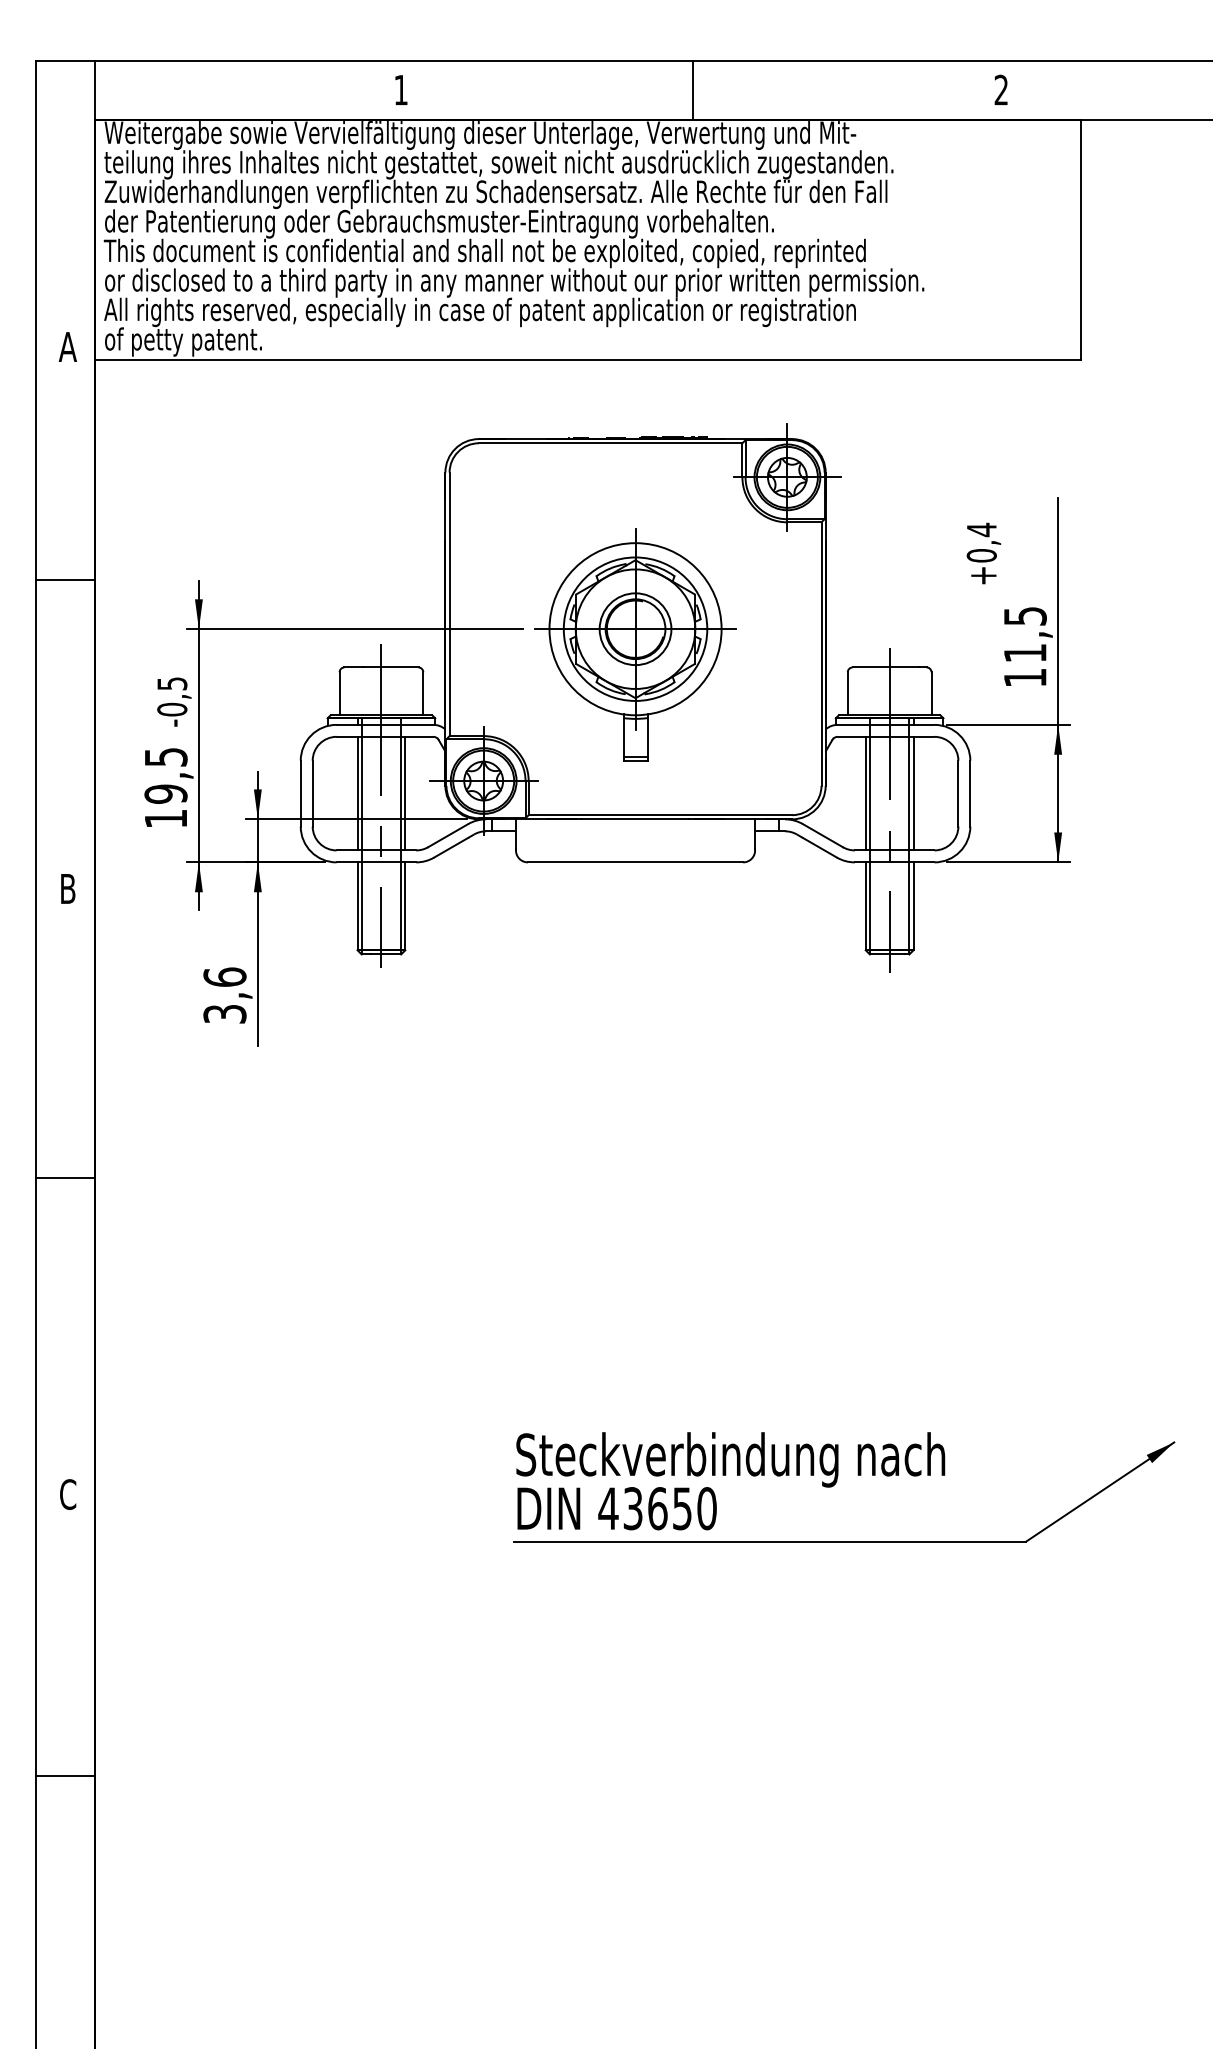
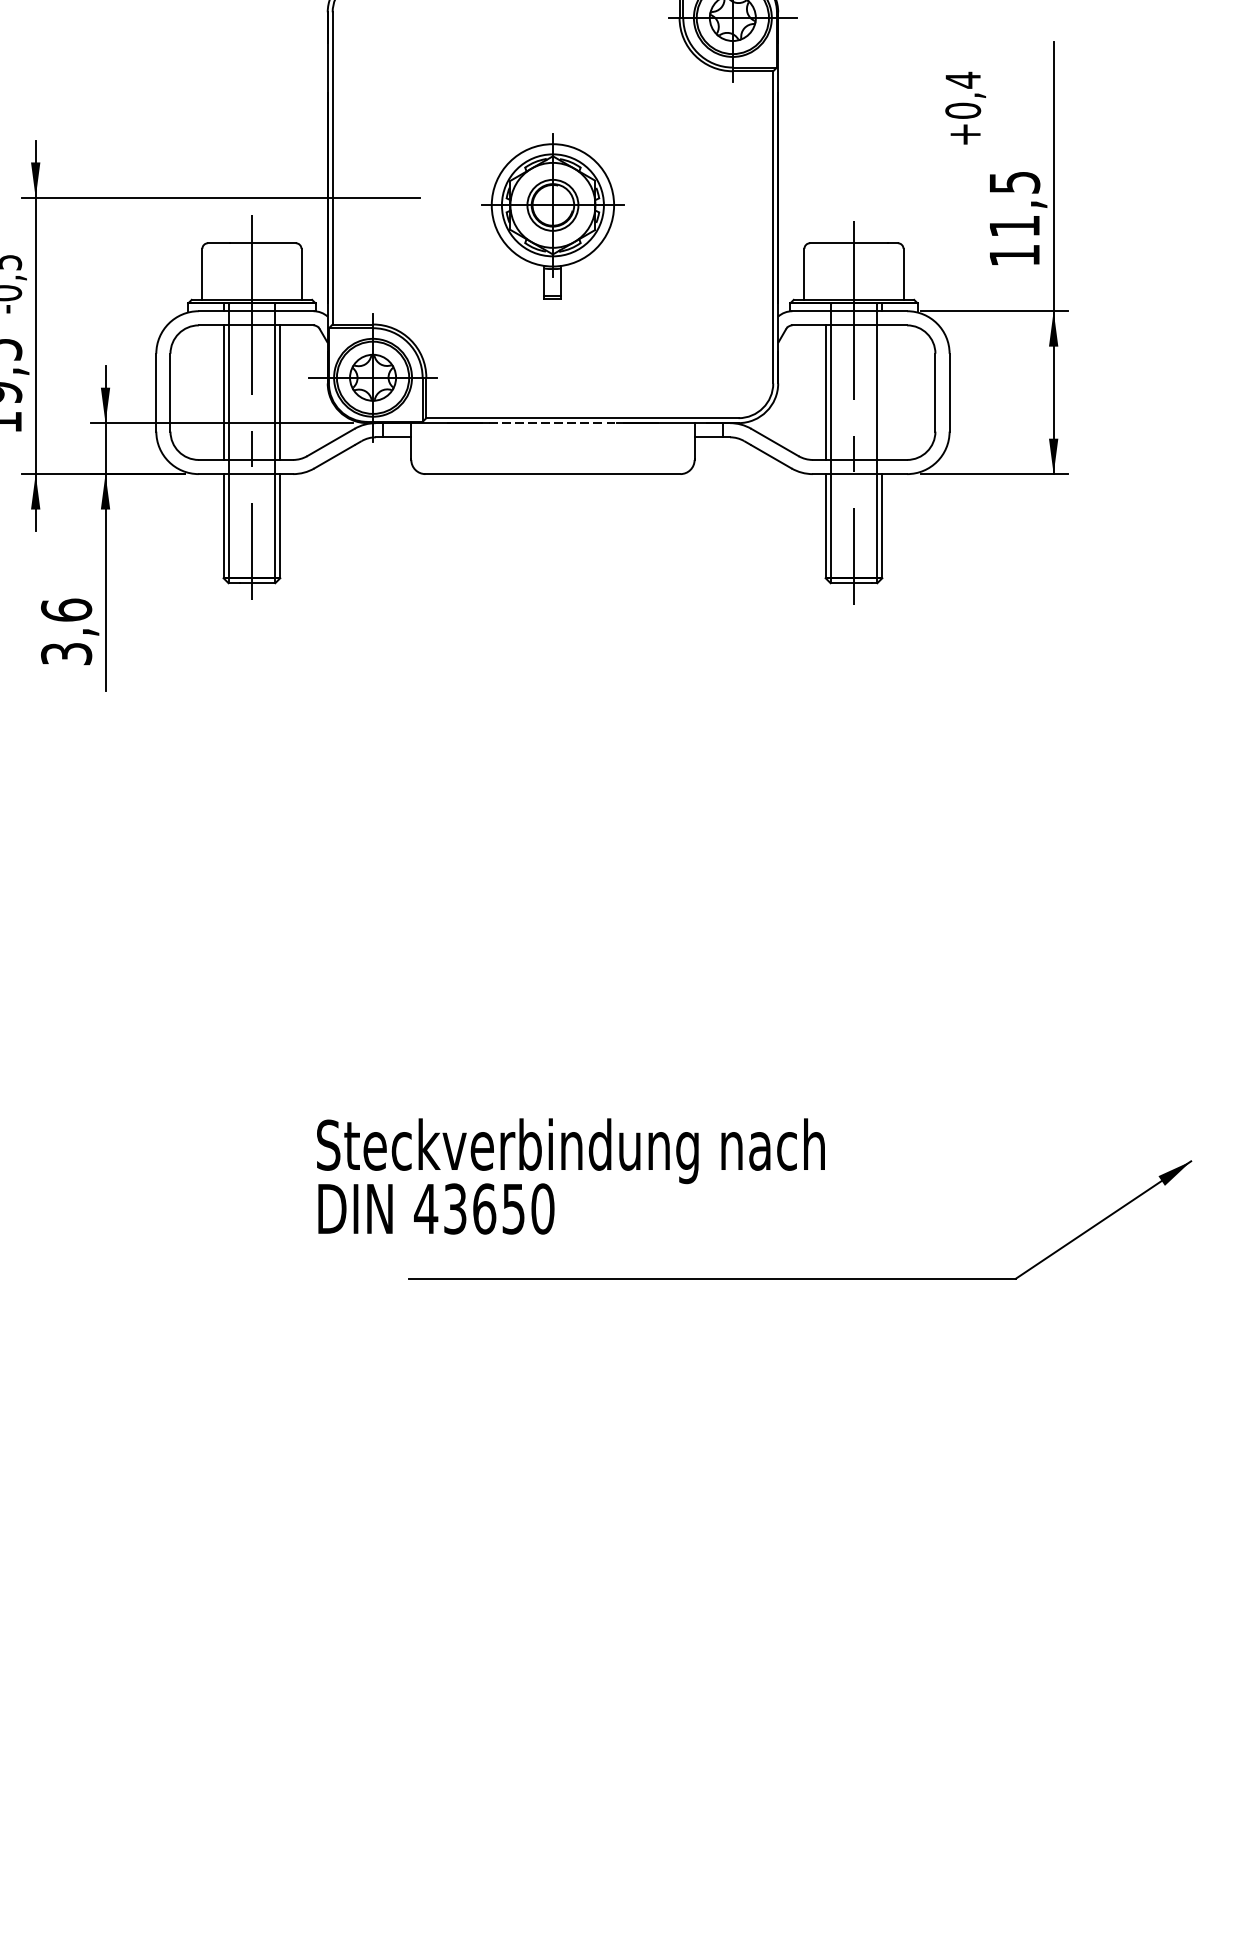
part: (635, 644) -> (552, 215), size x0.6
line: (913, 793) -> (882, 392), removed
line: (635, 819) -> (552, 423), solid -> dashed
text: (730, 1481) -> (570, 1176), moved

